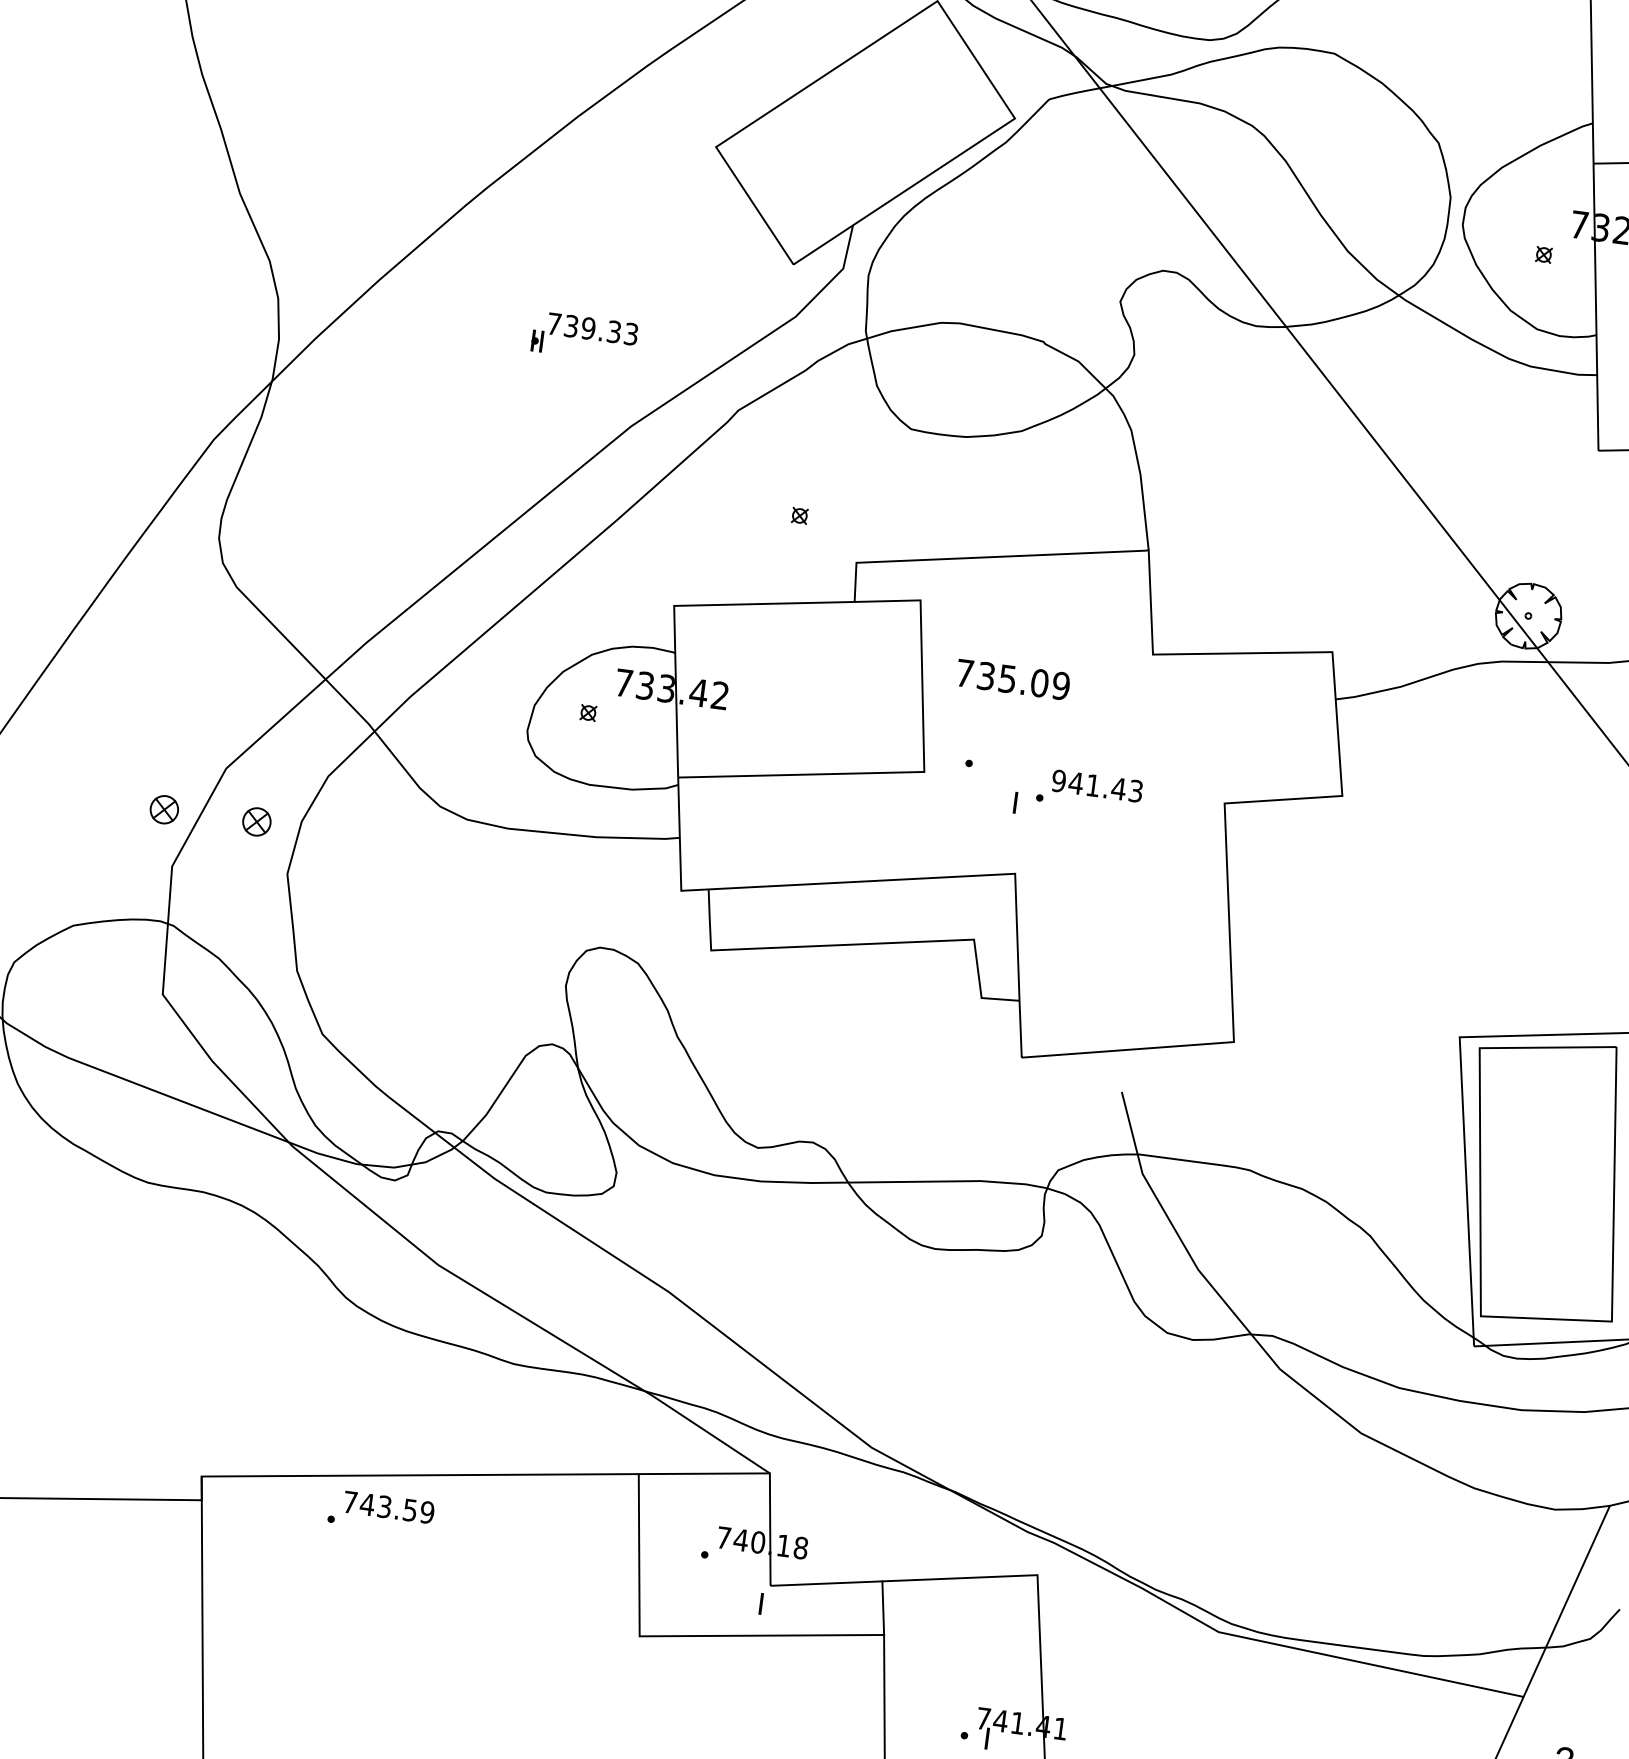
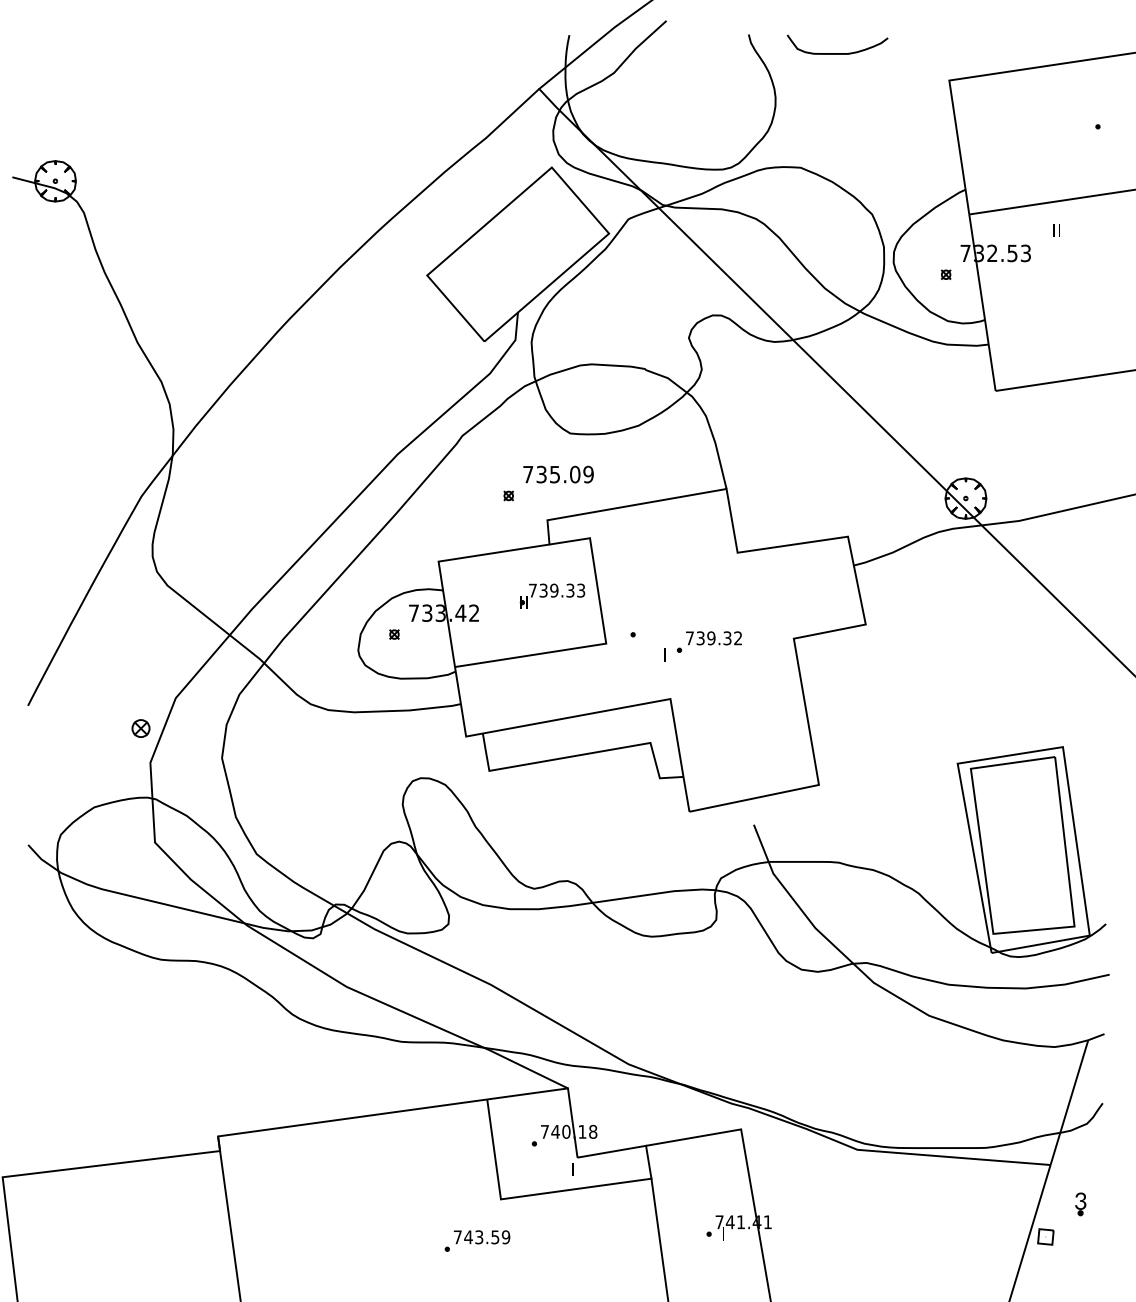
part: (584, 335) -> (552, 595), moved
text: (1013, 679) -> (558, 474), moved
text: (1096, 786) -> (713, 638), 941.43 -> 739.32
part: (256, 821) -> (198, 728), removed
part: (381, 1511) -> (477, 1240), moved

